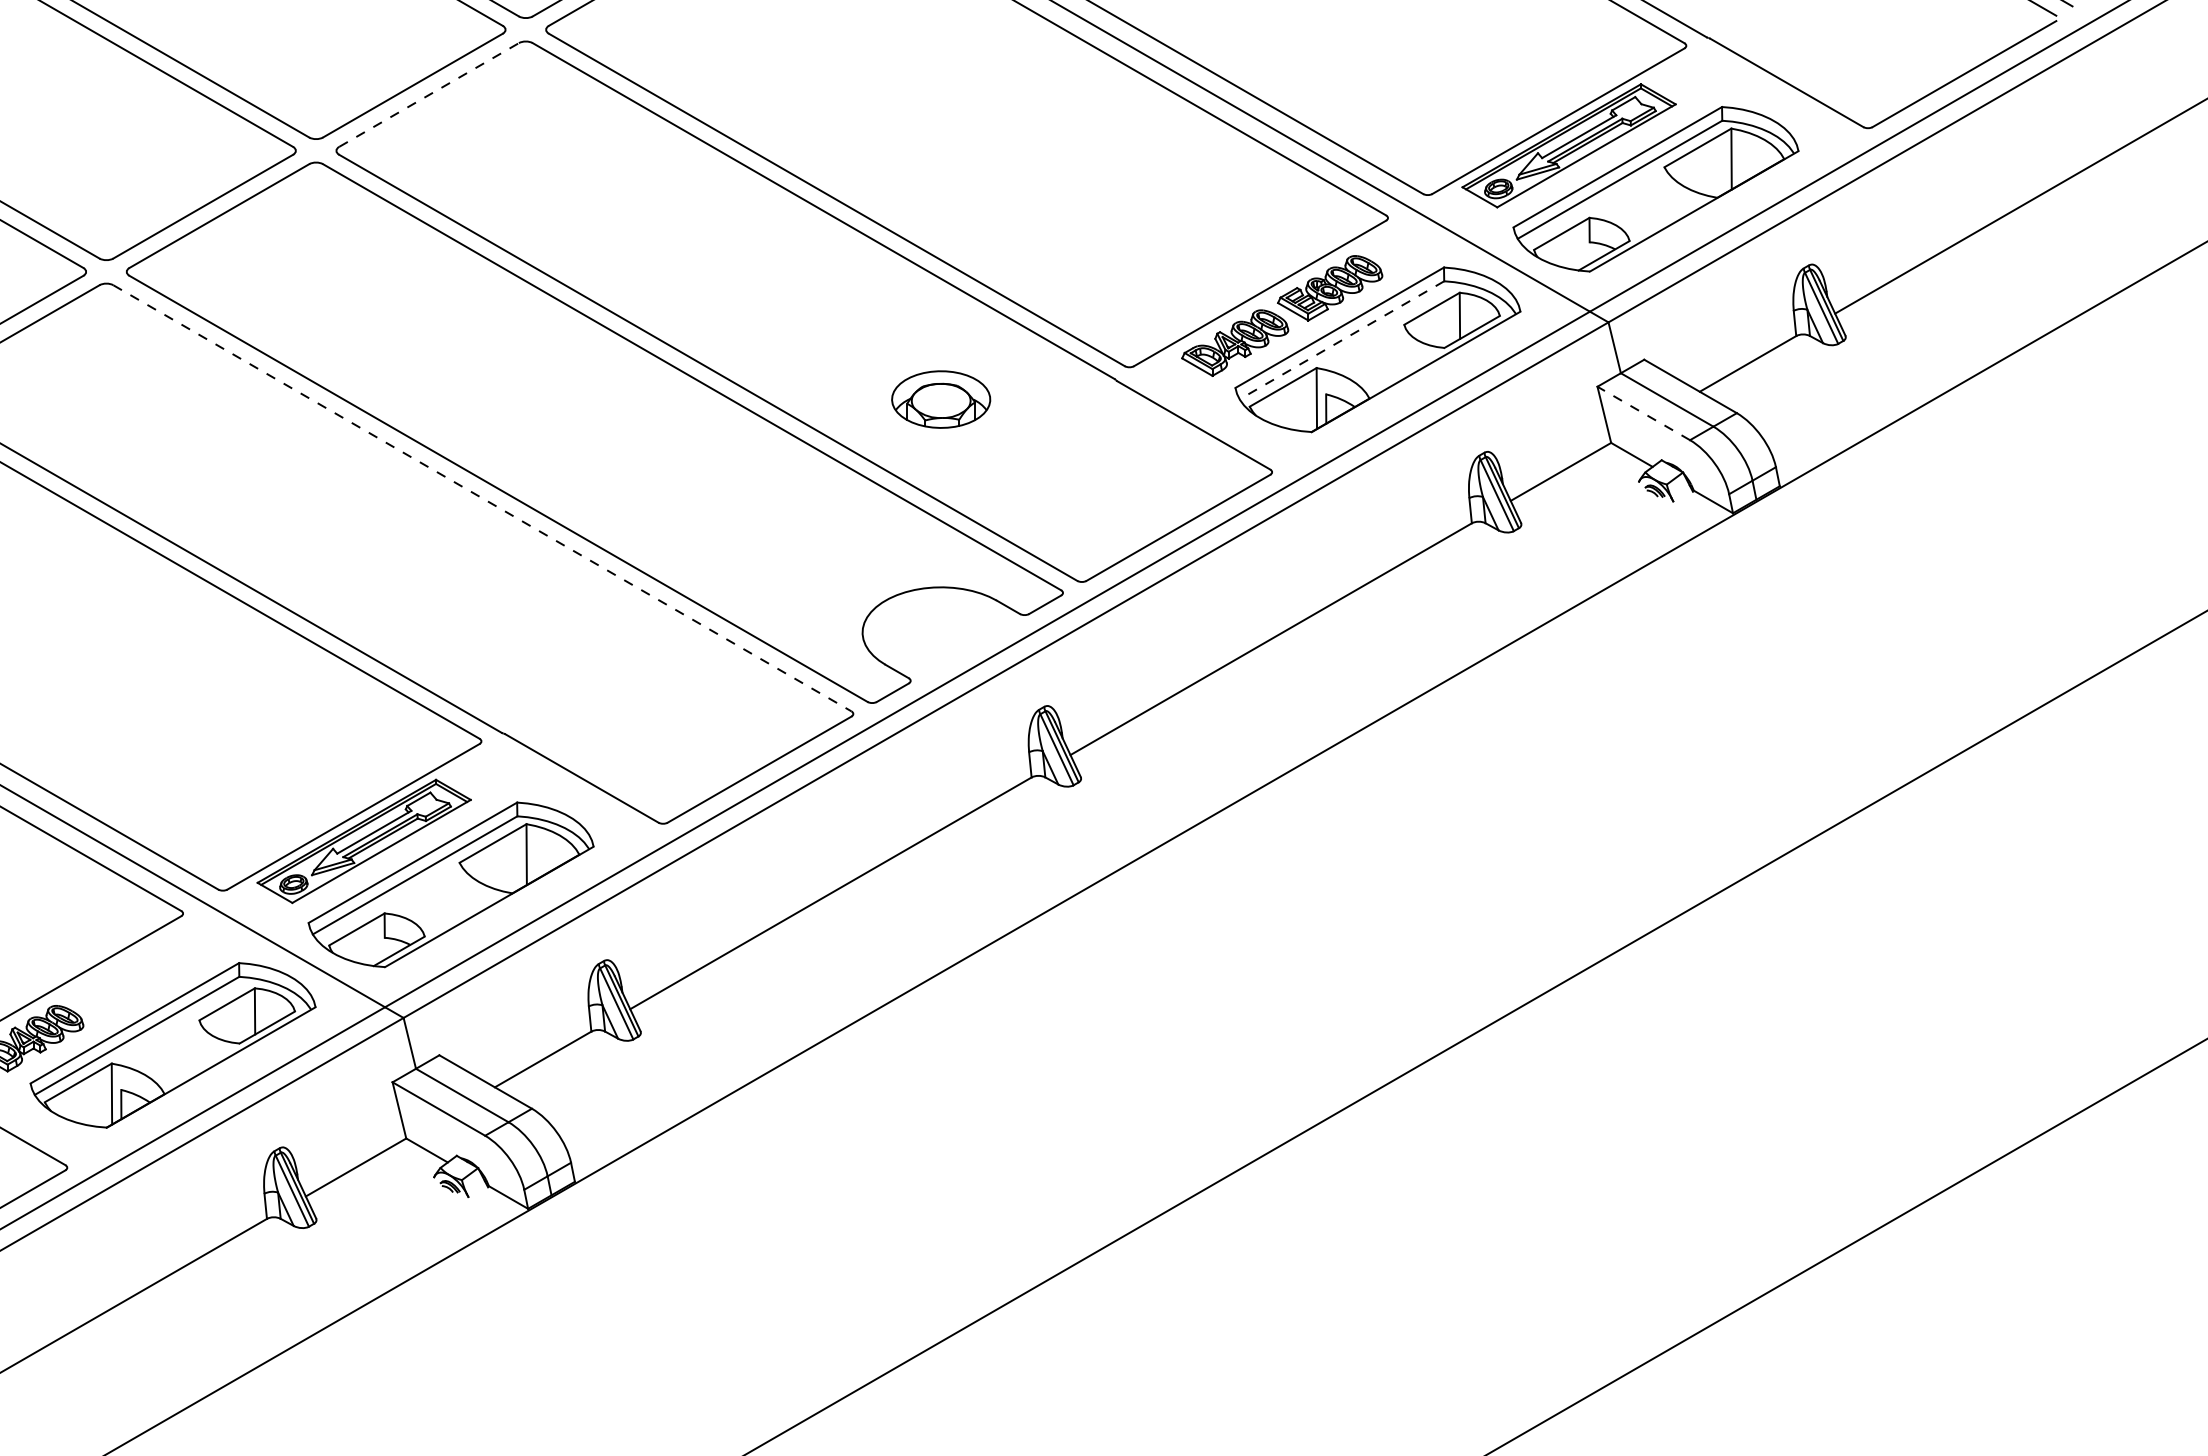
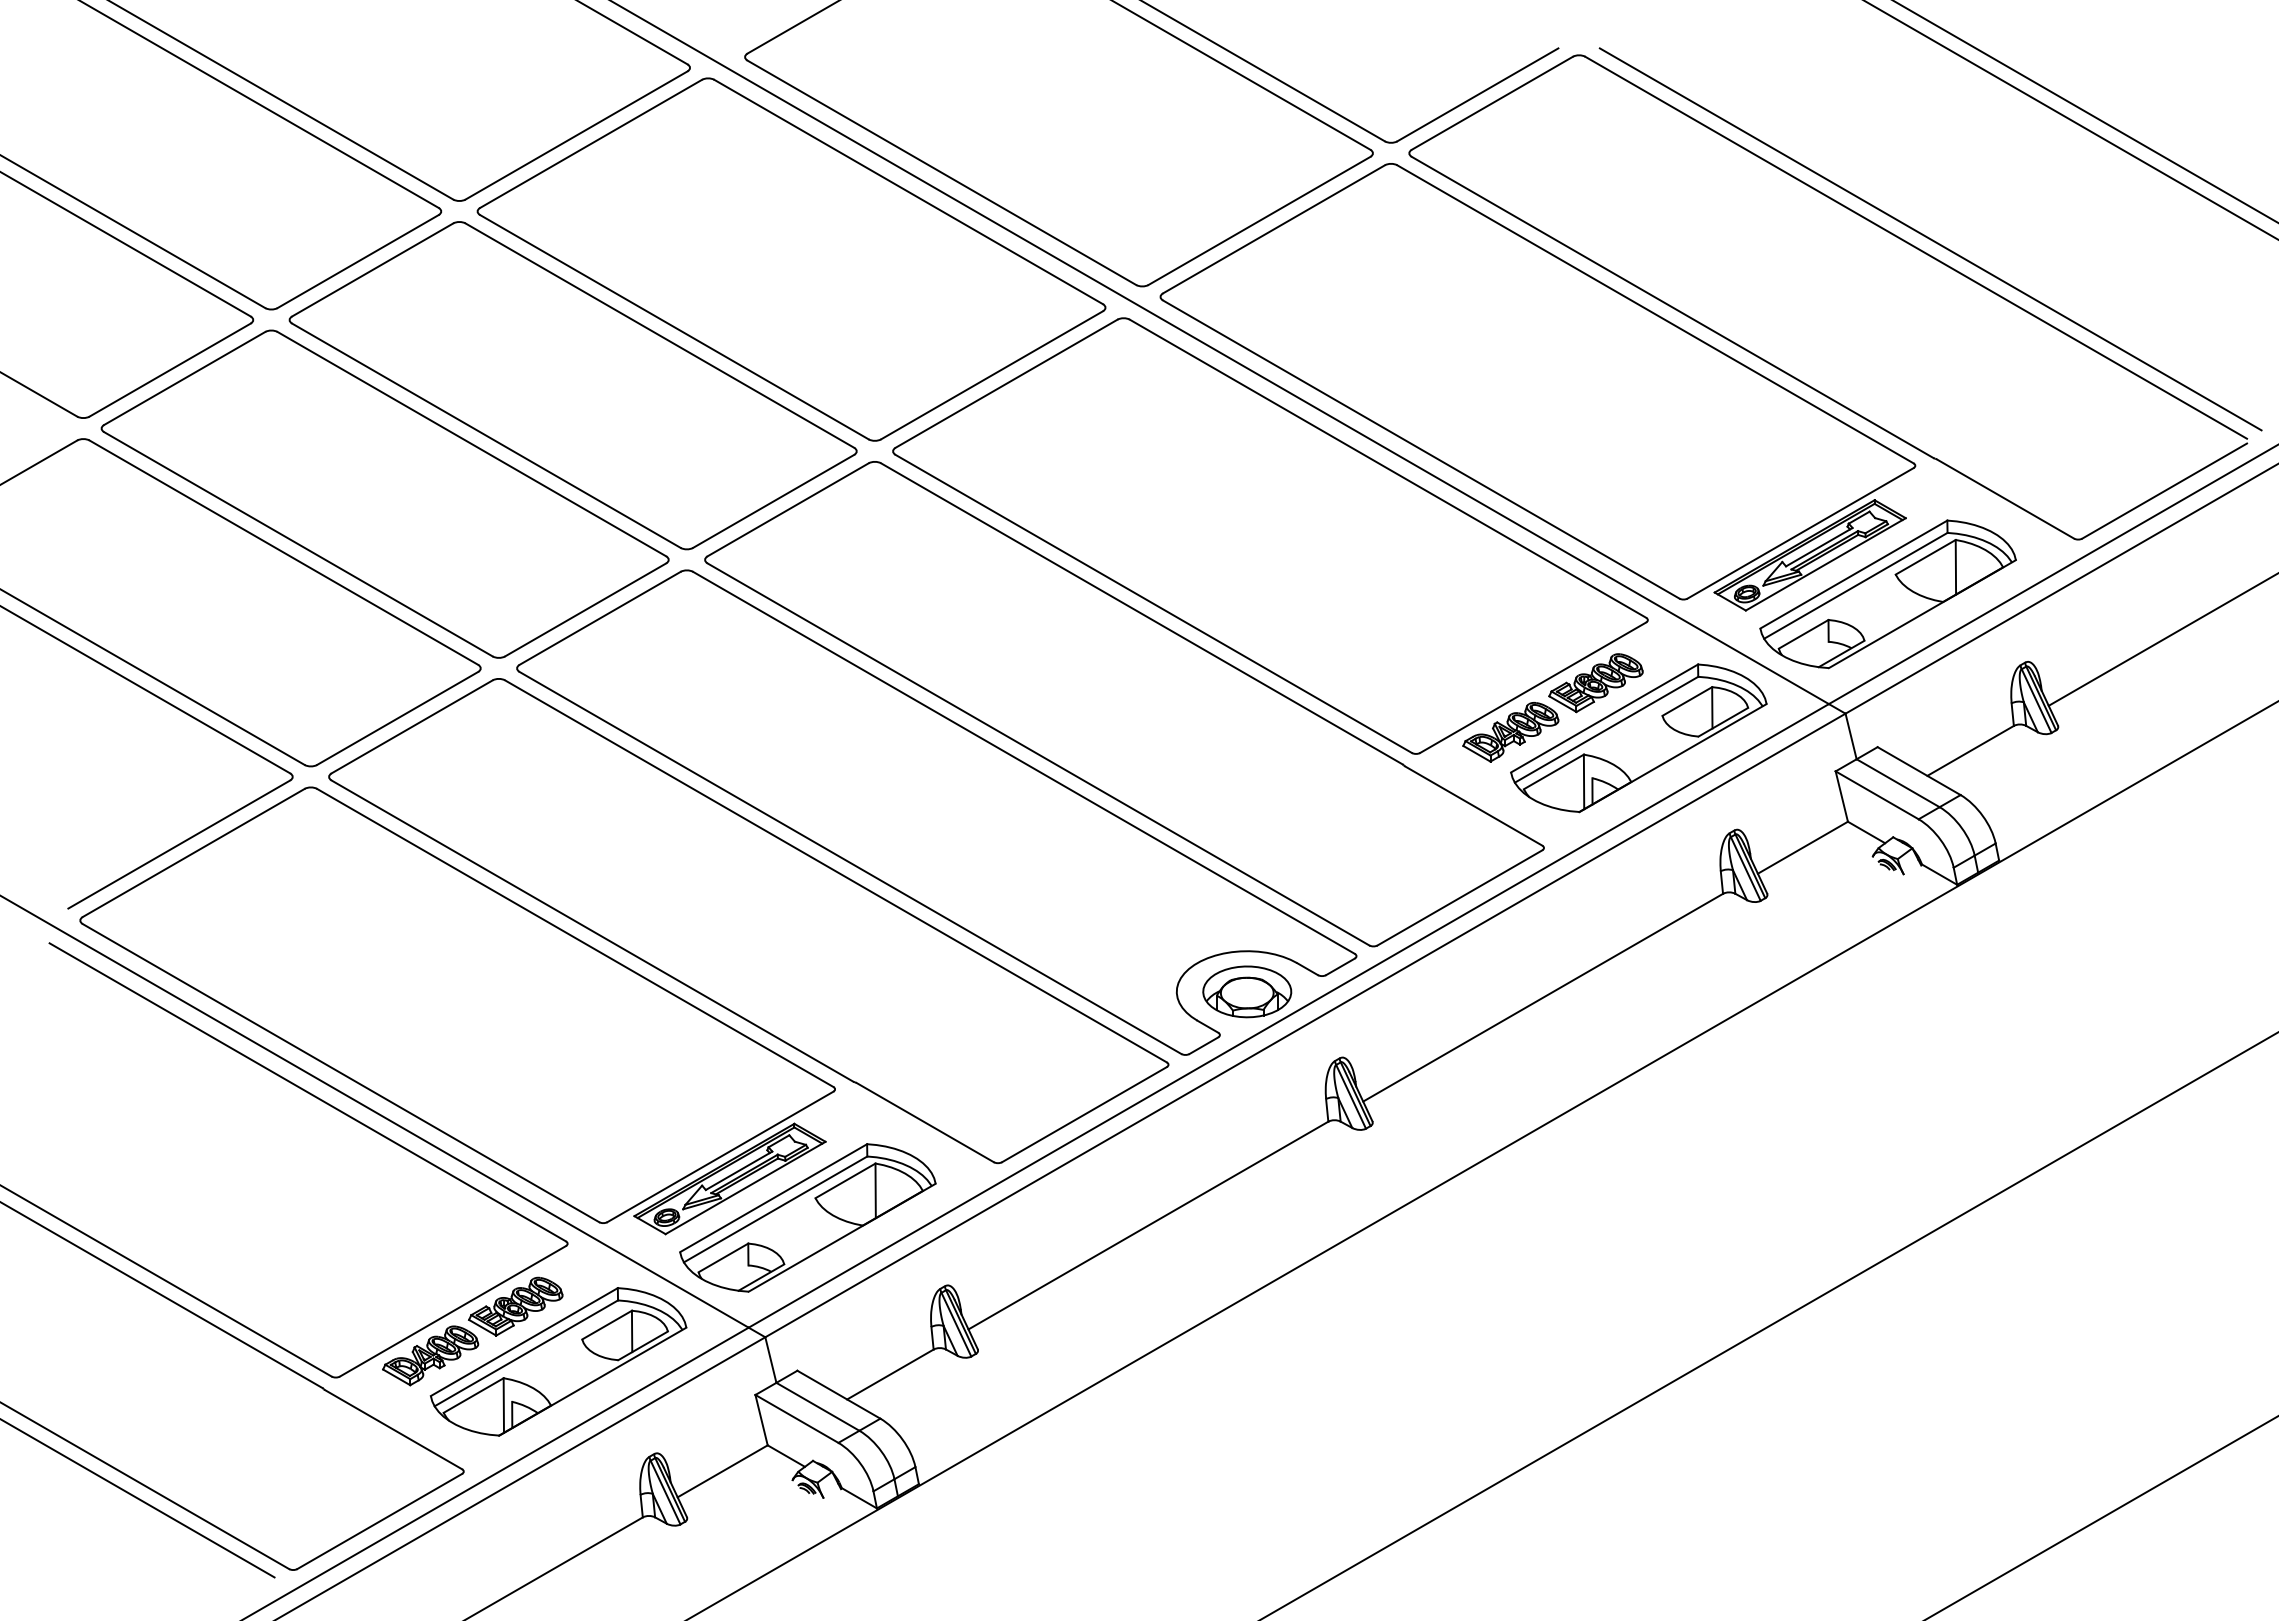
line: (429, 94) -> (788, 509), dashed -> solid
line: (1341, 340) -> (1606, 729), dashed -> solid
part: (941, 399) -> (1247, 991), moved
line: (1644, 413) -> (1877, 795), dashed -> solid
line: (483, 498) -> (836, 871), dashed -> solid
part: (124, 983) -> (515, 1306), added

